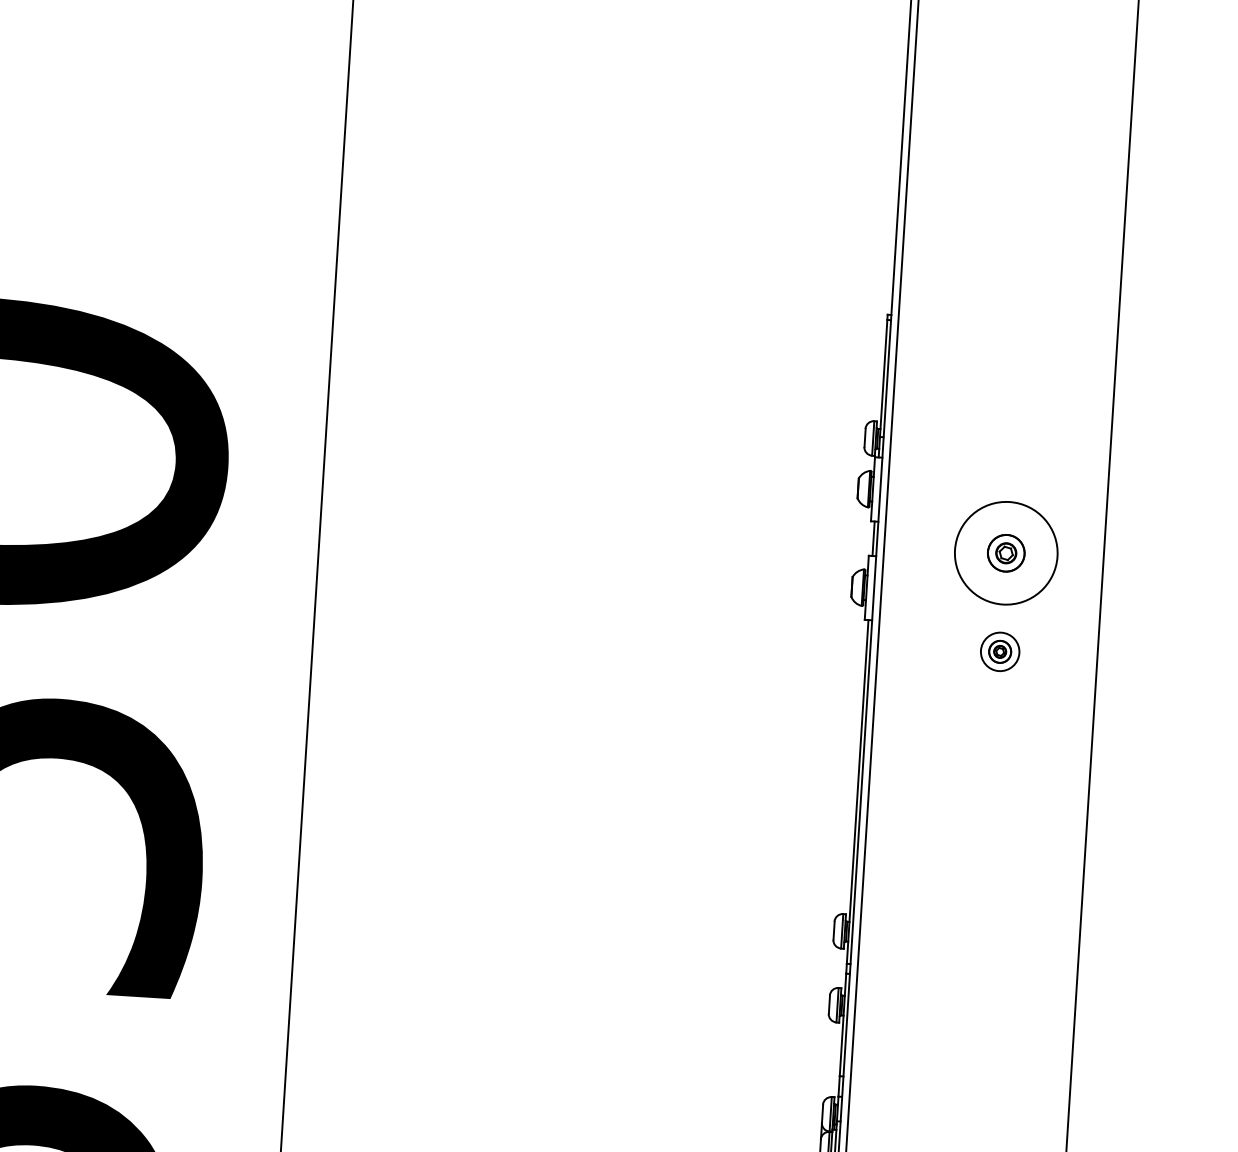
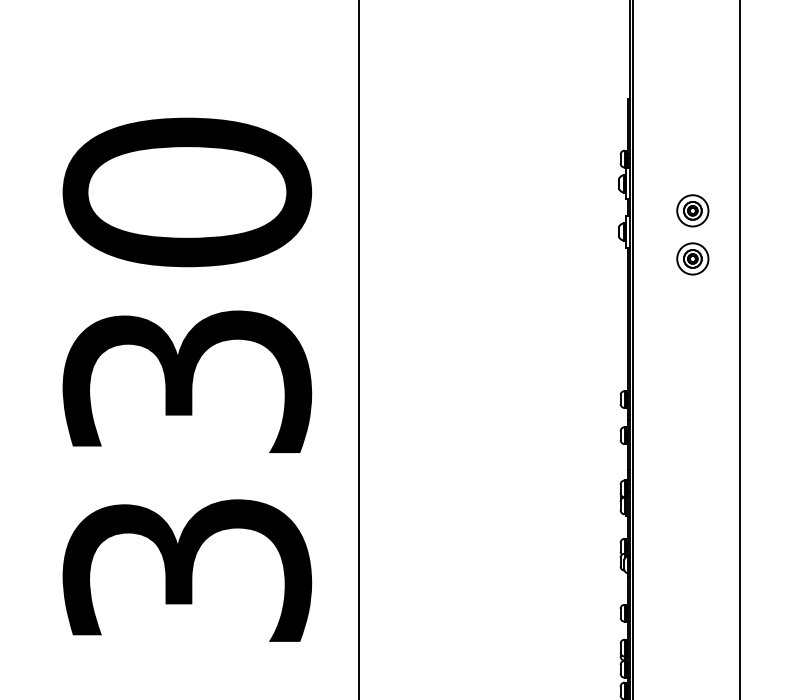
circle: (1005, 552) -> (692, 210), size x0.62
part: (999, 650) -> (692, 258), size x1.67

